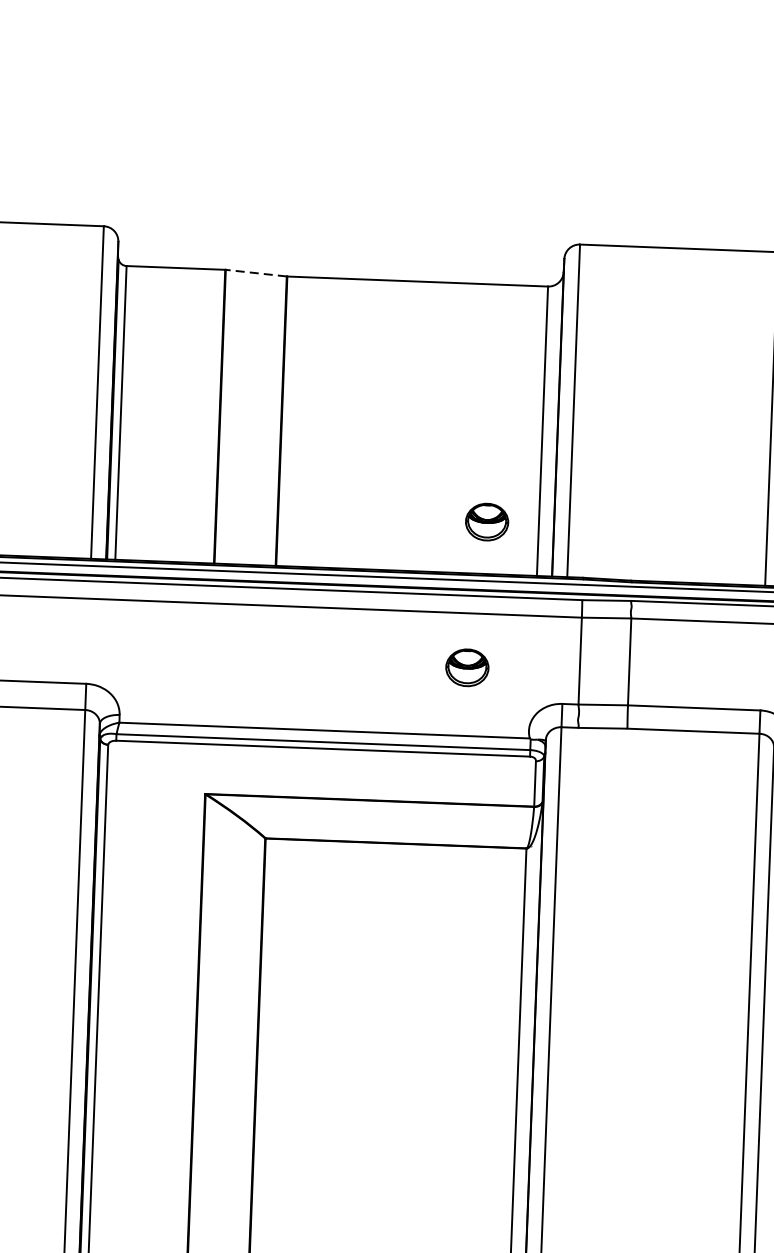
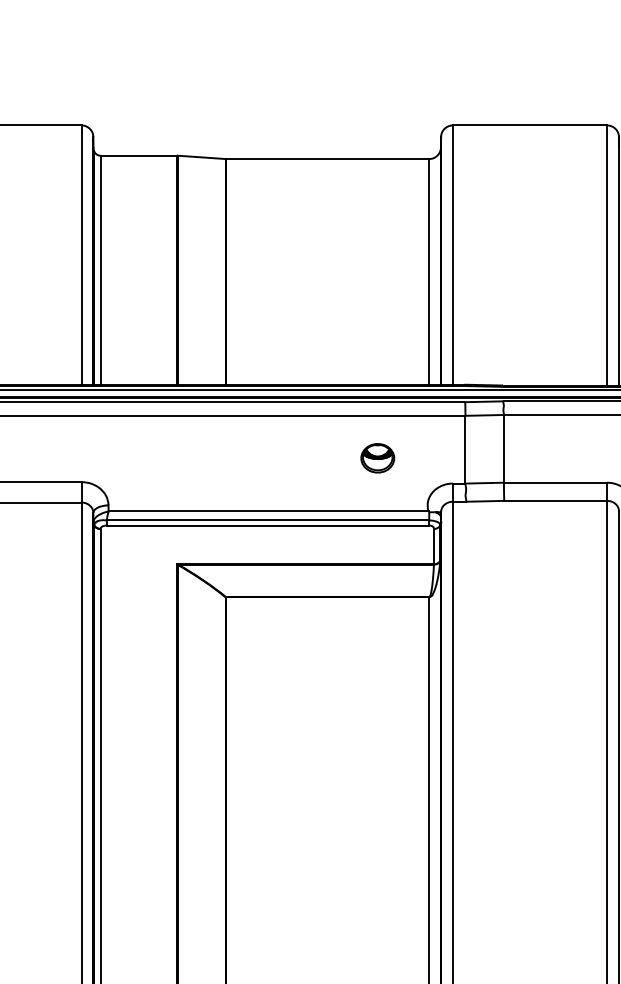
line: (256, 273) -> (201, 157), dashed -> solid
part: (486, 522) -> (388, 344), removed

